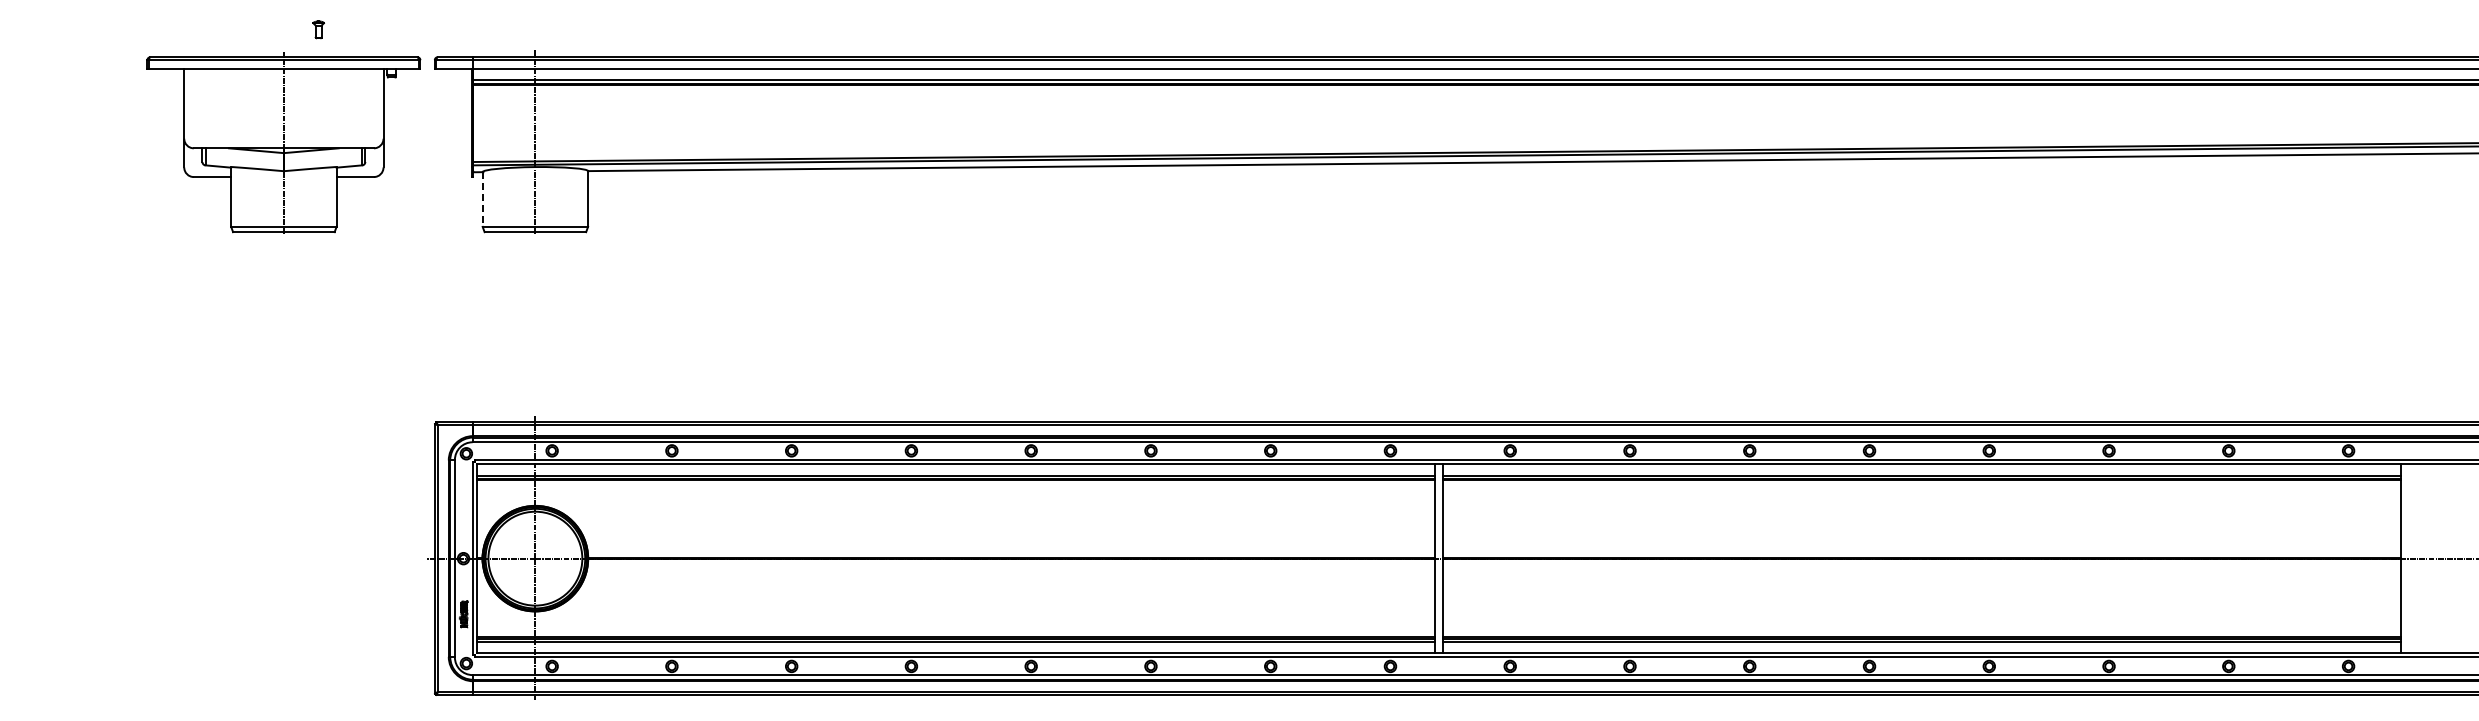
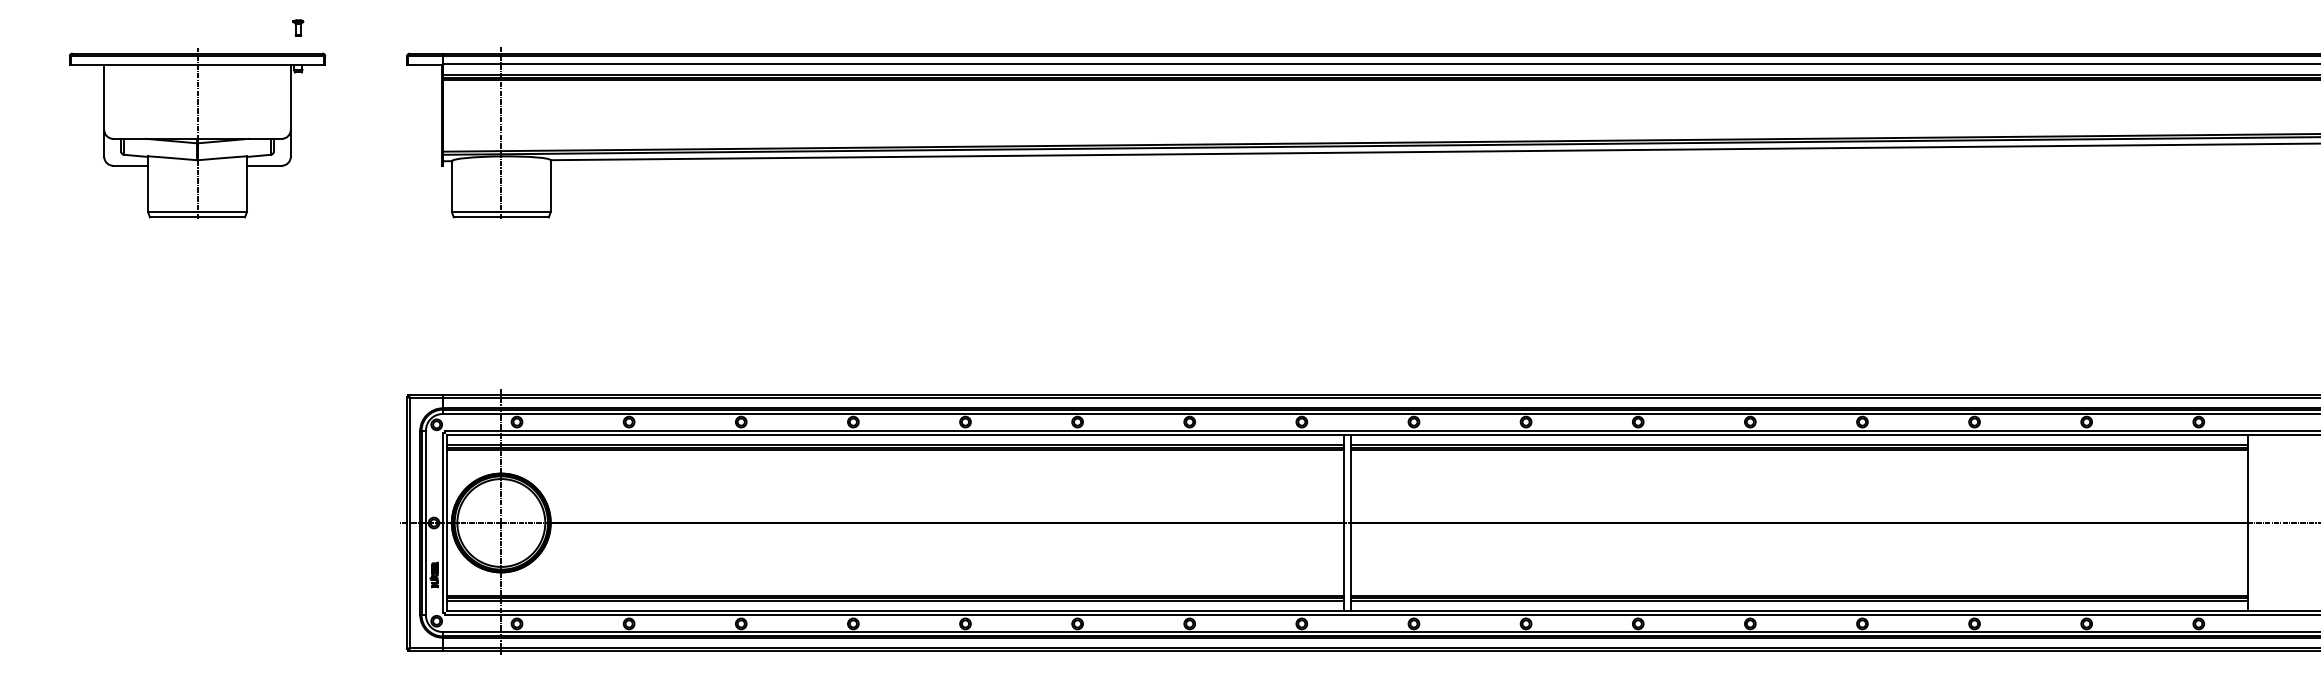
part: (283, 142) -> (197, 133), moved
line: (482, 199) -> (451, 186), dashed -> solid

